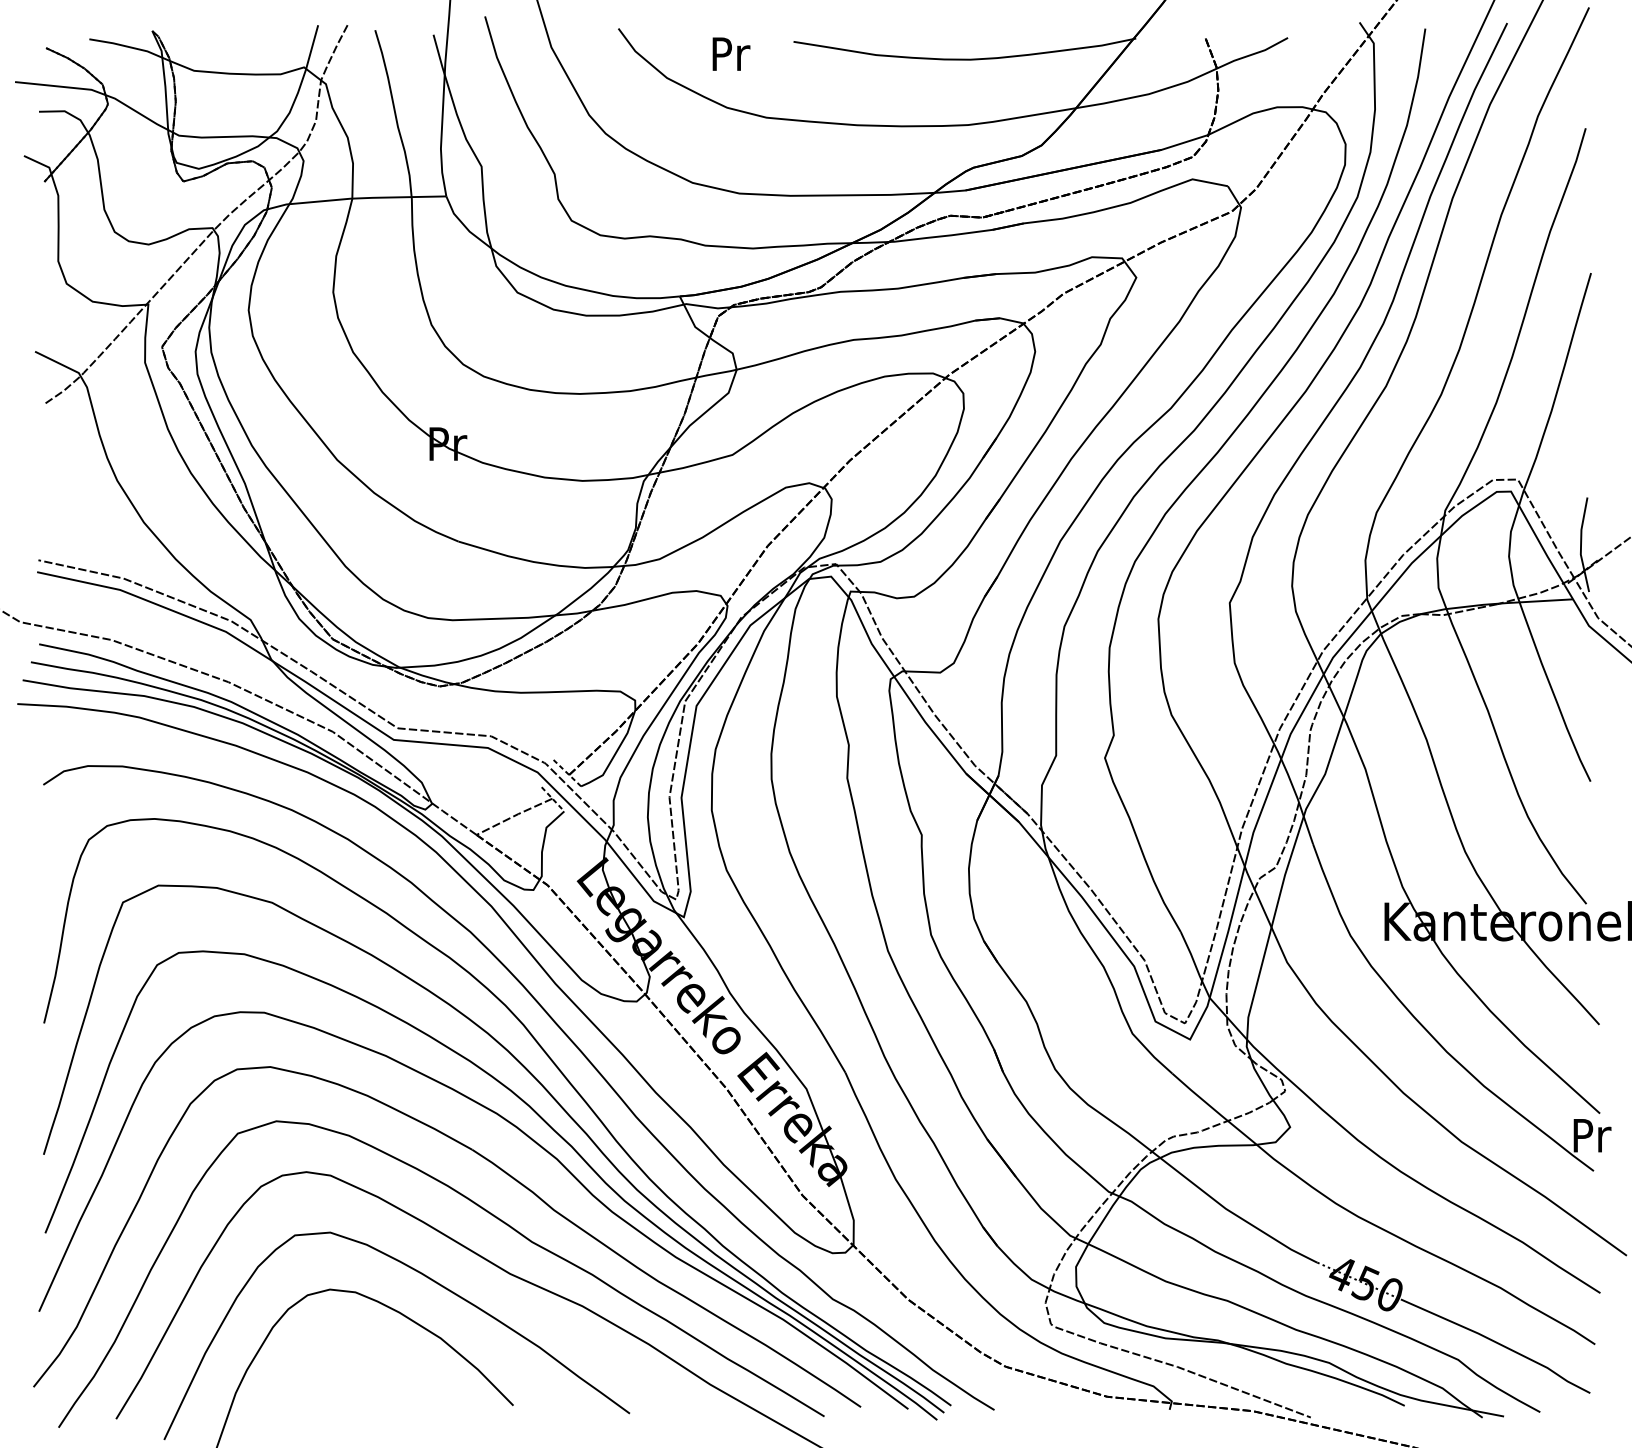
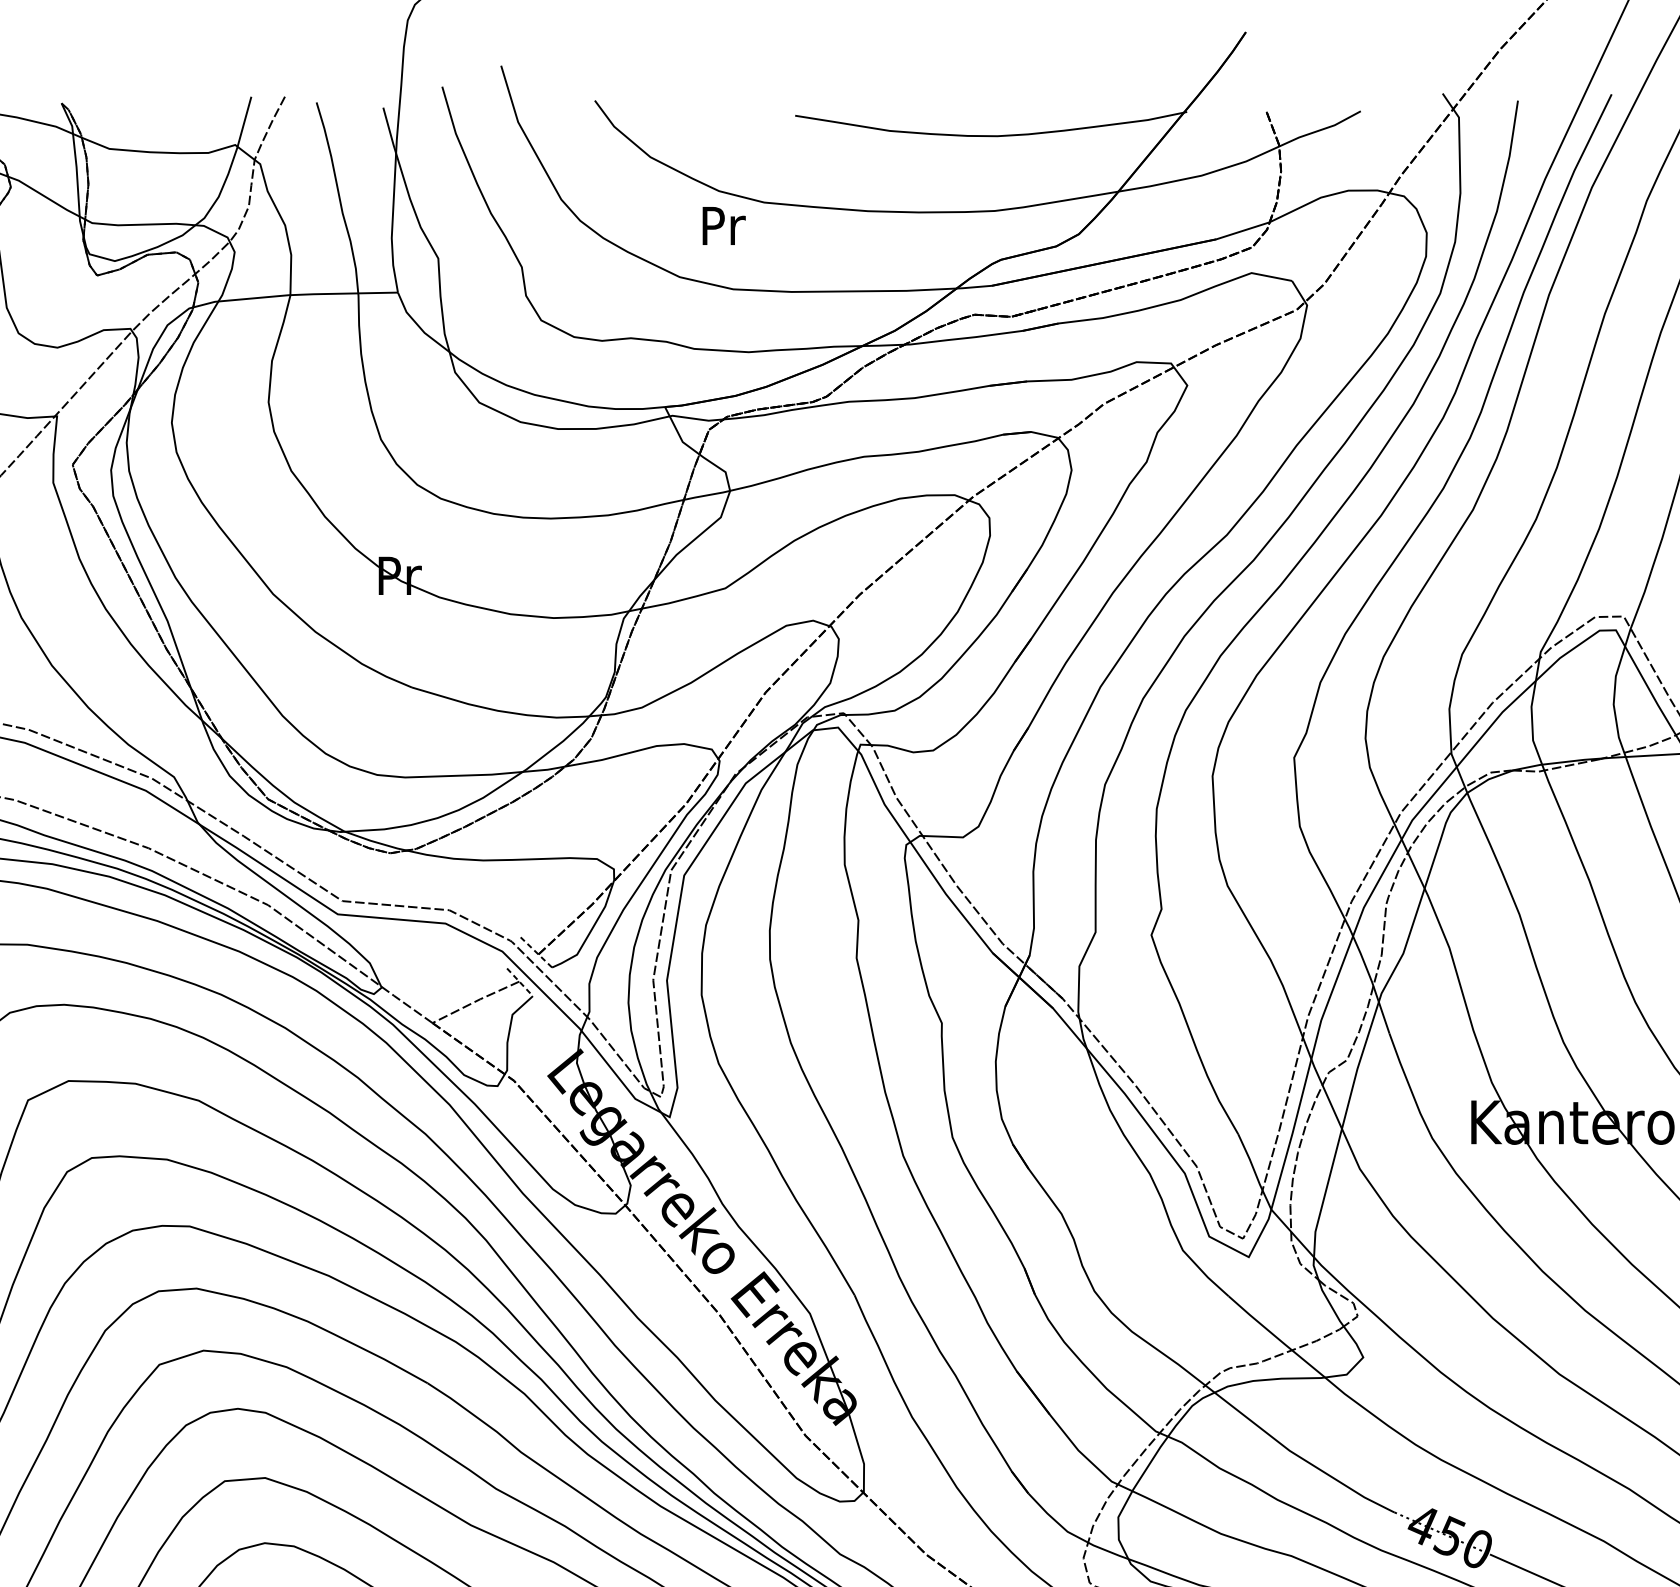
text: (731, 53) -> (724, 225), moved

